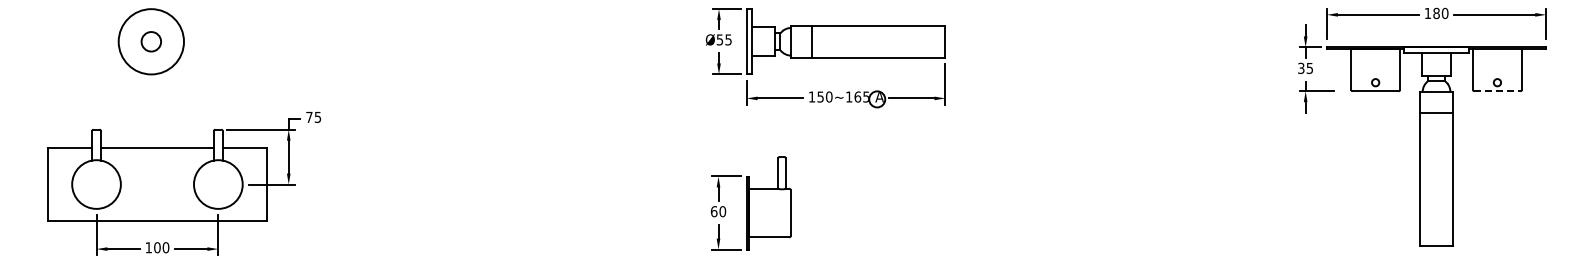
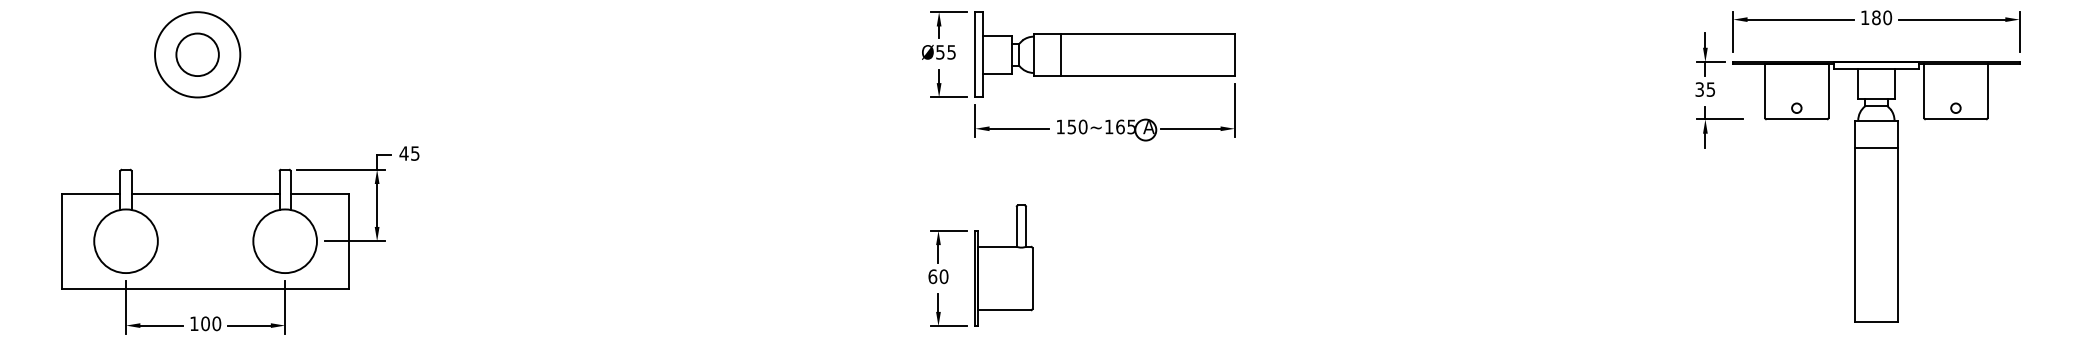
circle: (151, 41) -> (197, 54), size x1.67
line: (1497, 91) -> (1955, 119), dashed -> solid
text: (308, 117) -> (402, 153), 75 -> 45

